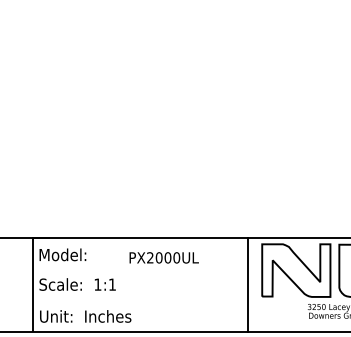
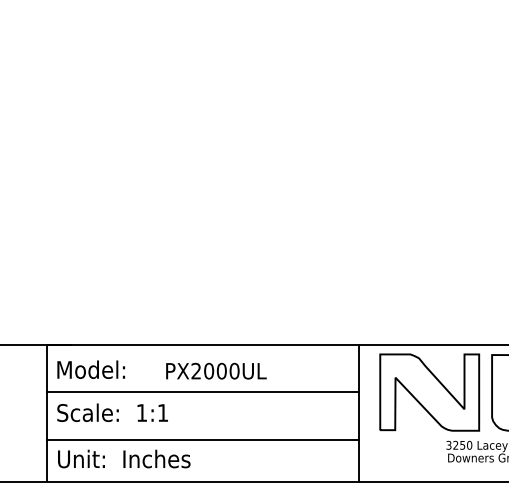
text: (163, 257) -> (215, 370), moved
line: (139, 270) -> (202, 392), added
line: (139, 303) -> (202, 440), added

